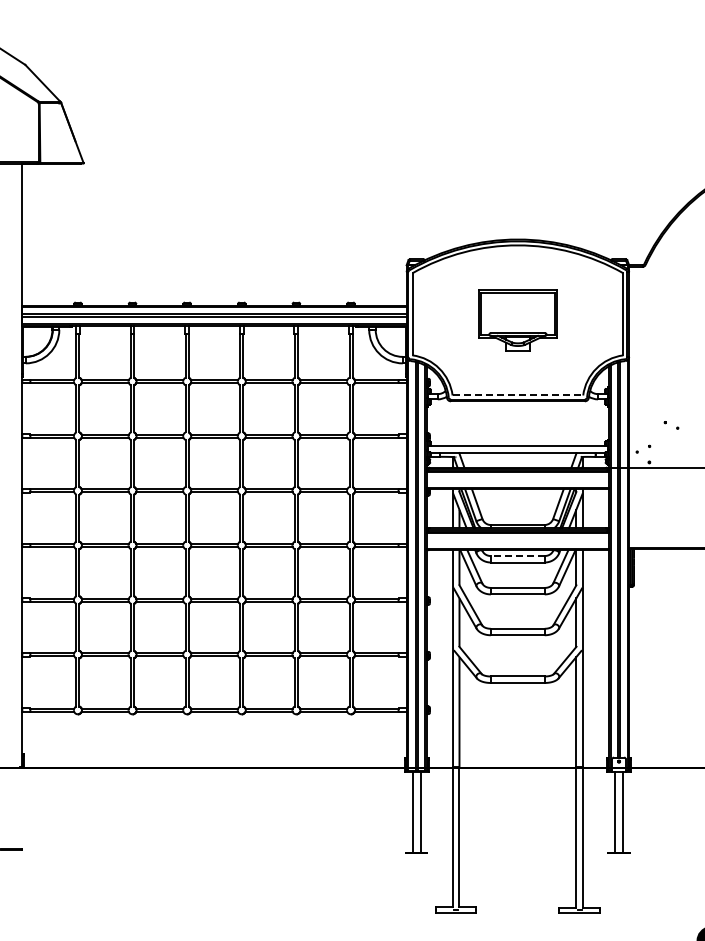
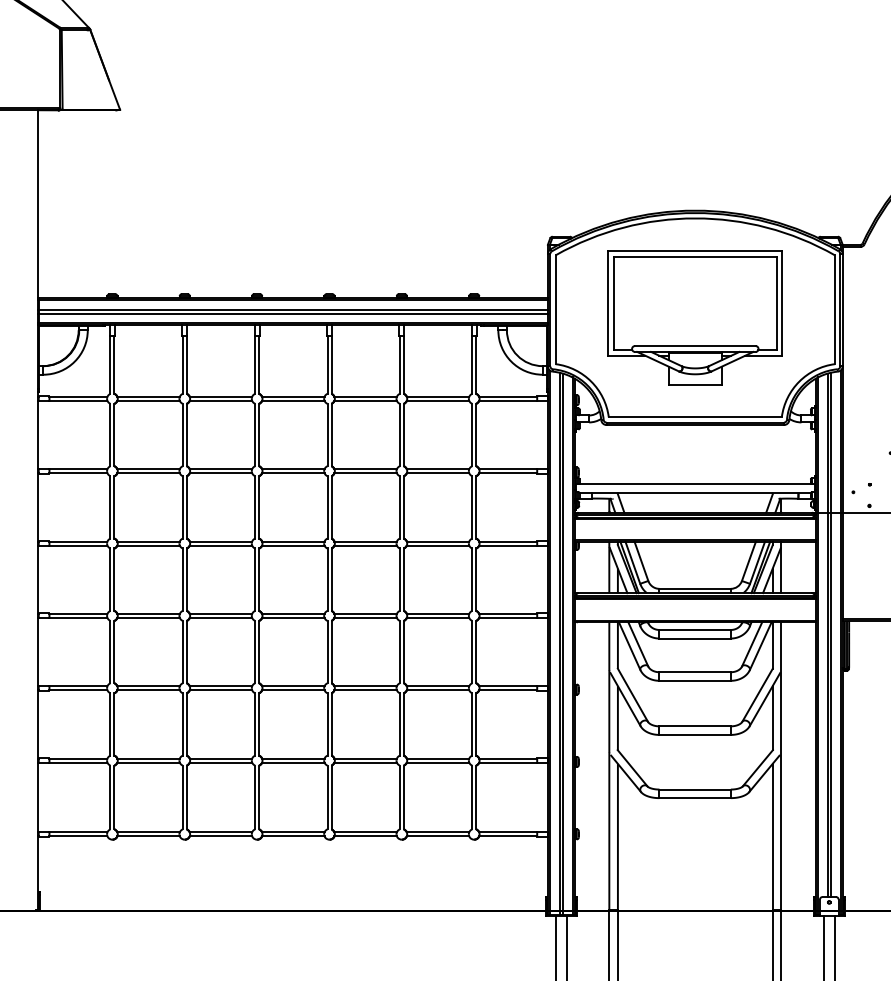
part: (517, 320) -> (694, 317), size x1.67
line: (518, 395) -> (696, 417), dashed -> solid
line: (517, 556) -> (694, 630), dashed -> solid

